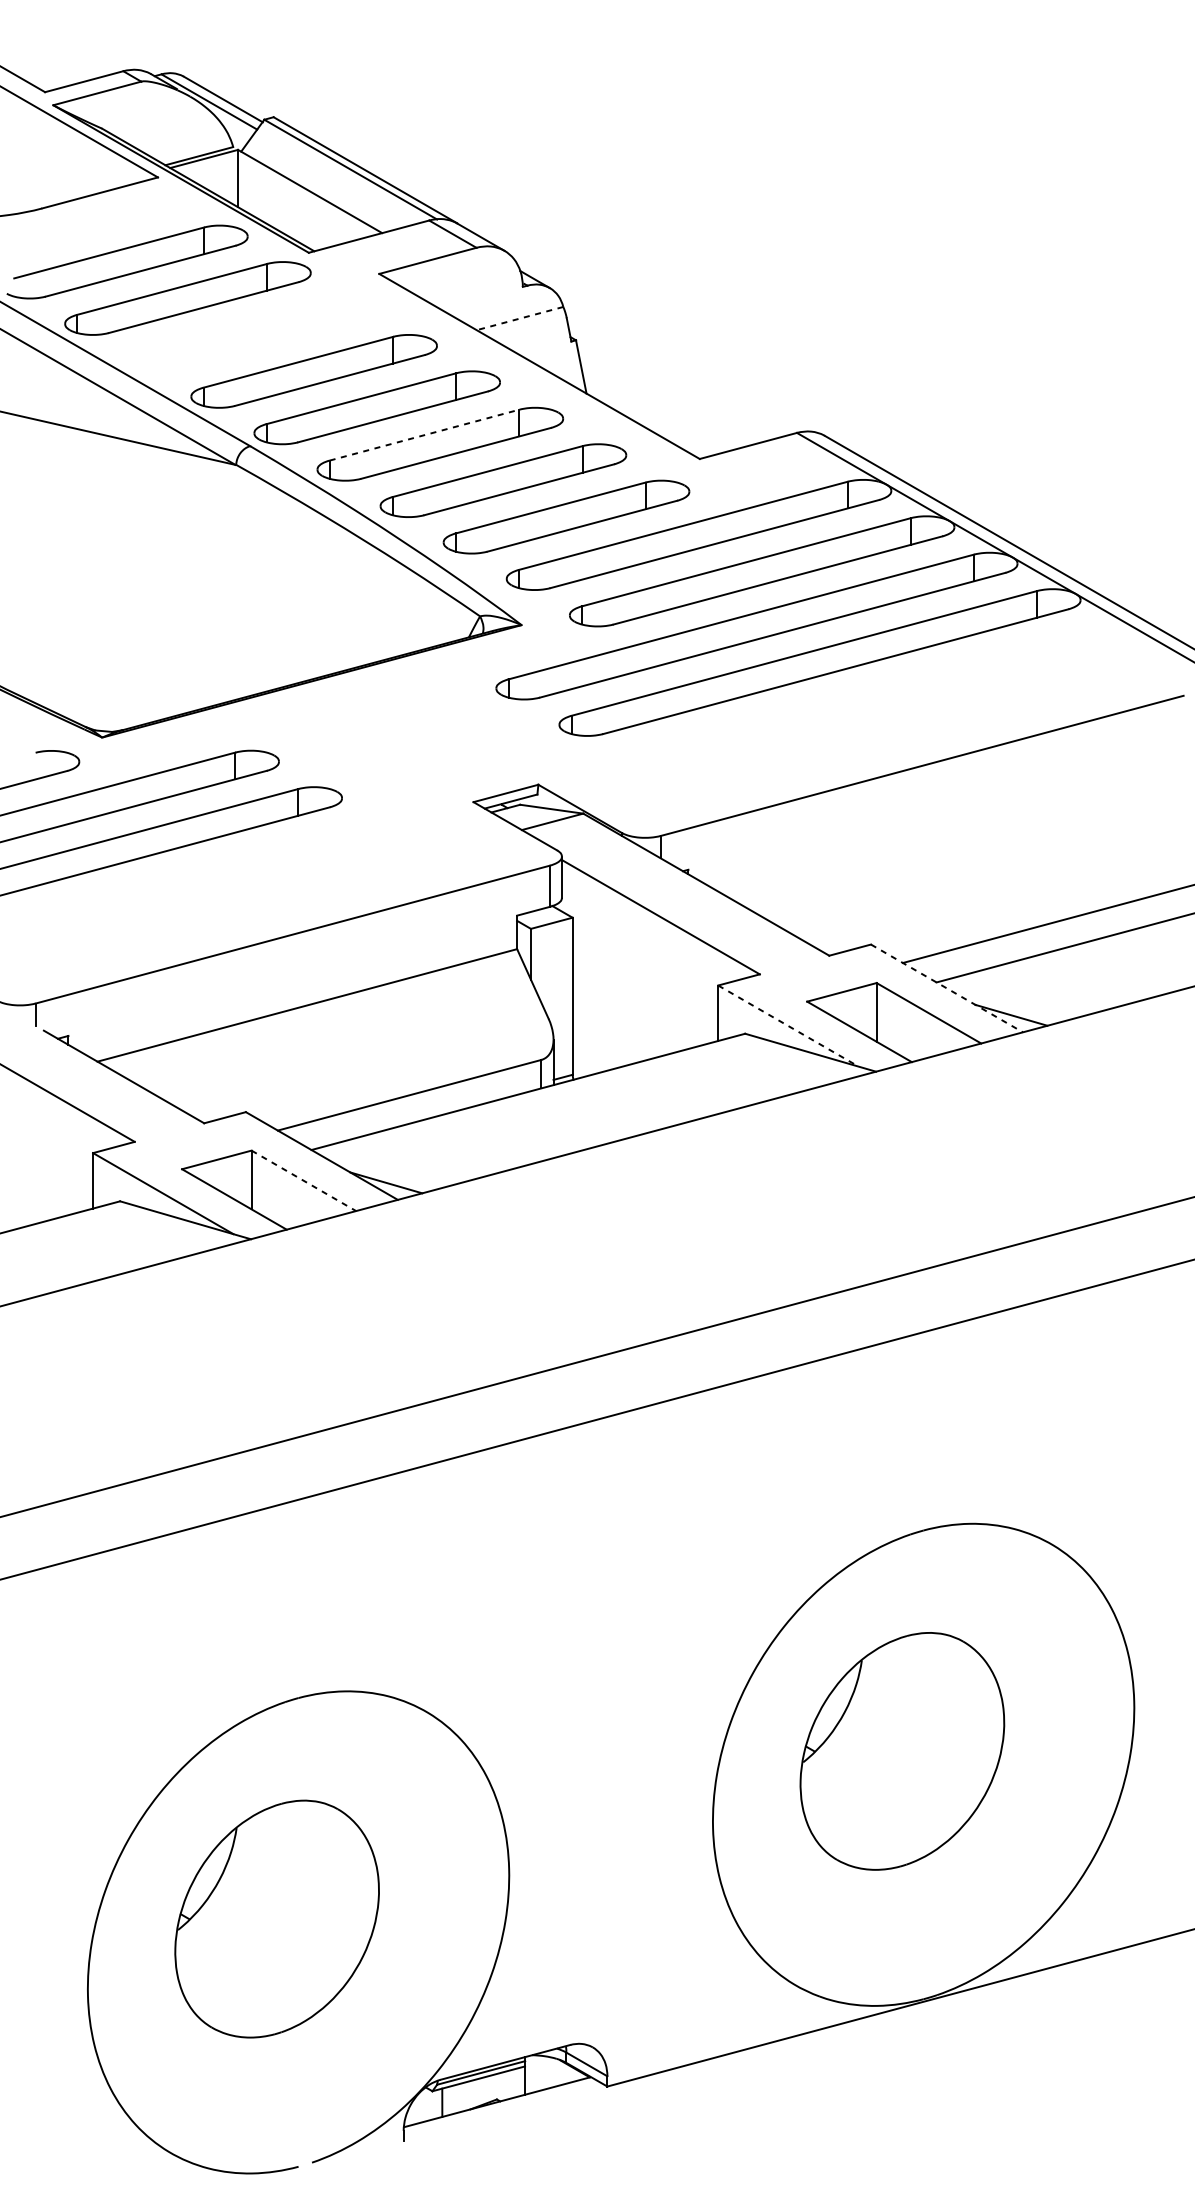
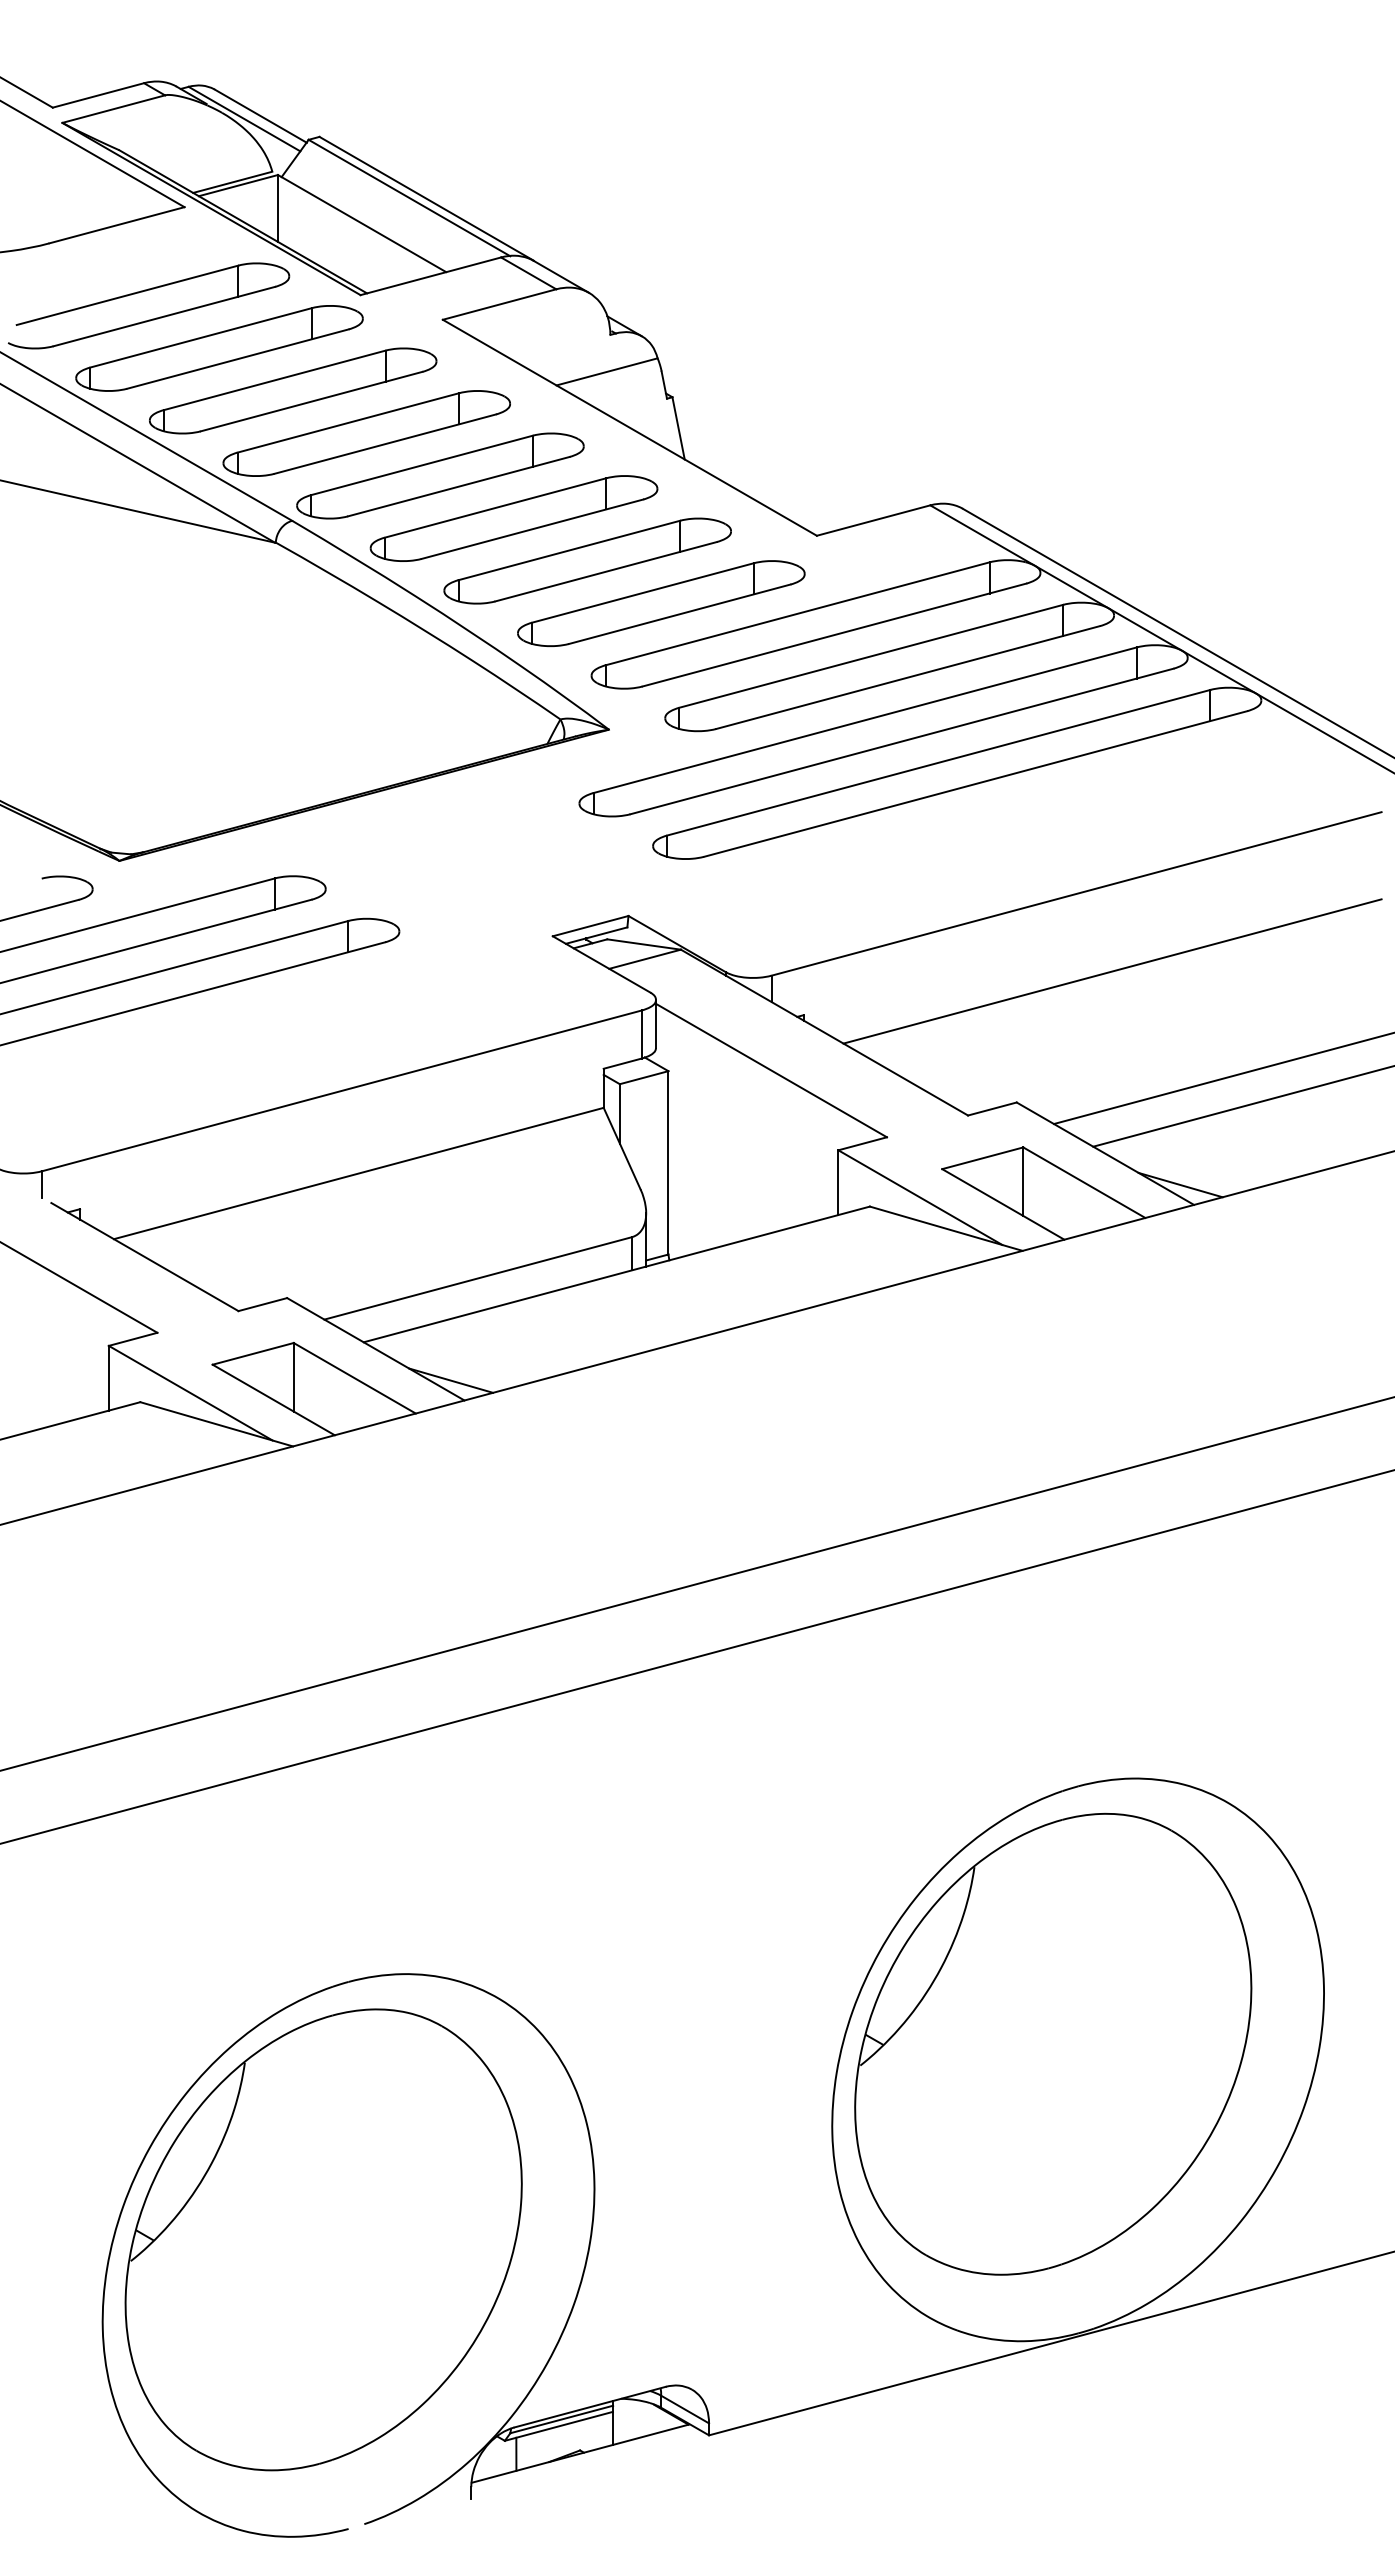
line: (519, 319) -> (606, 372), dashed -> solid
part: (251, 334) -> (293, 390), added
line: (424, 434) -> (495, 507), dashed -> solid
line: (953, 832) -> (1112, 971), added
line: (947, 988) -> (1105, 1153), dashed -> solid
line: (788, 1025) -> (920, 1197), dashed -> solid
line: (303, 1181) -> (354, 1378), dashed -> solid
part: (902, 1750) -> (1053, 2043), size x1.67
part: (277, 1918) -> (323, 2239), size x1.67

